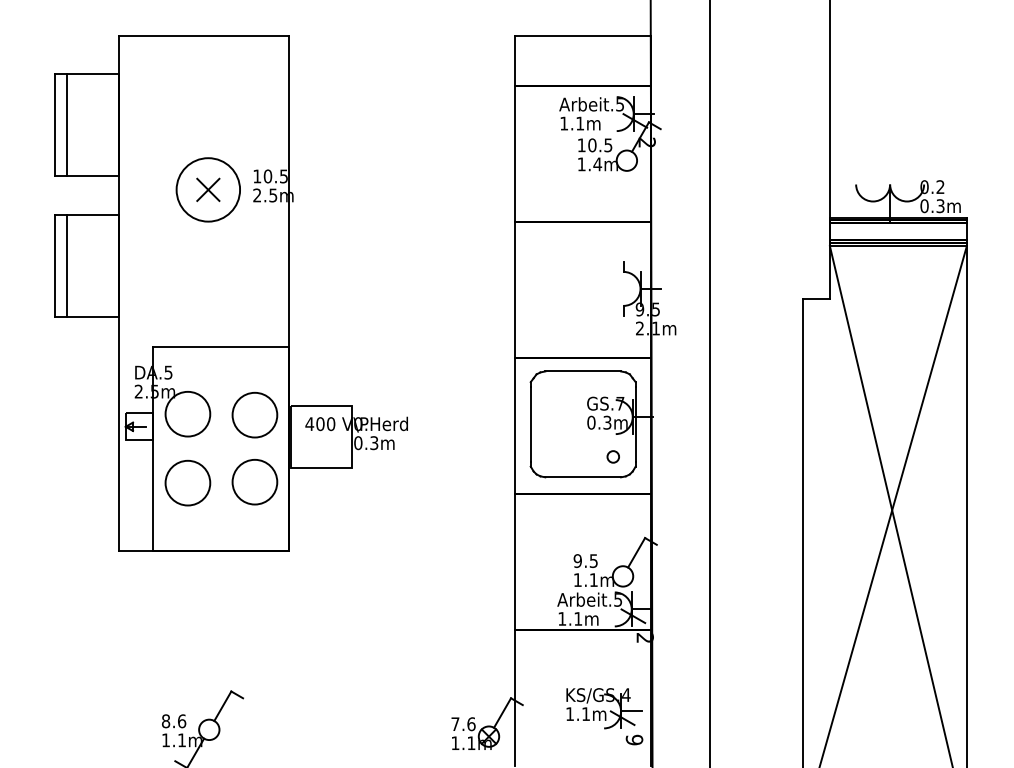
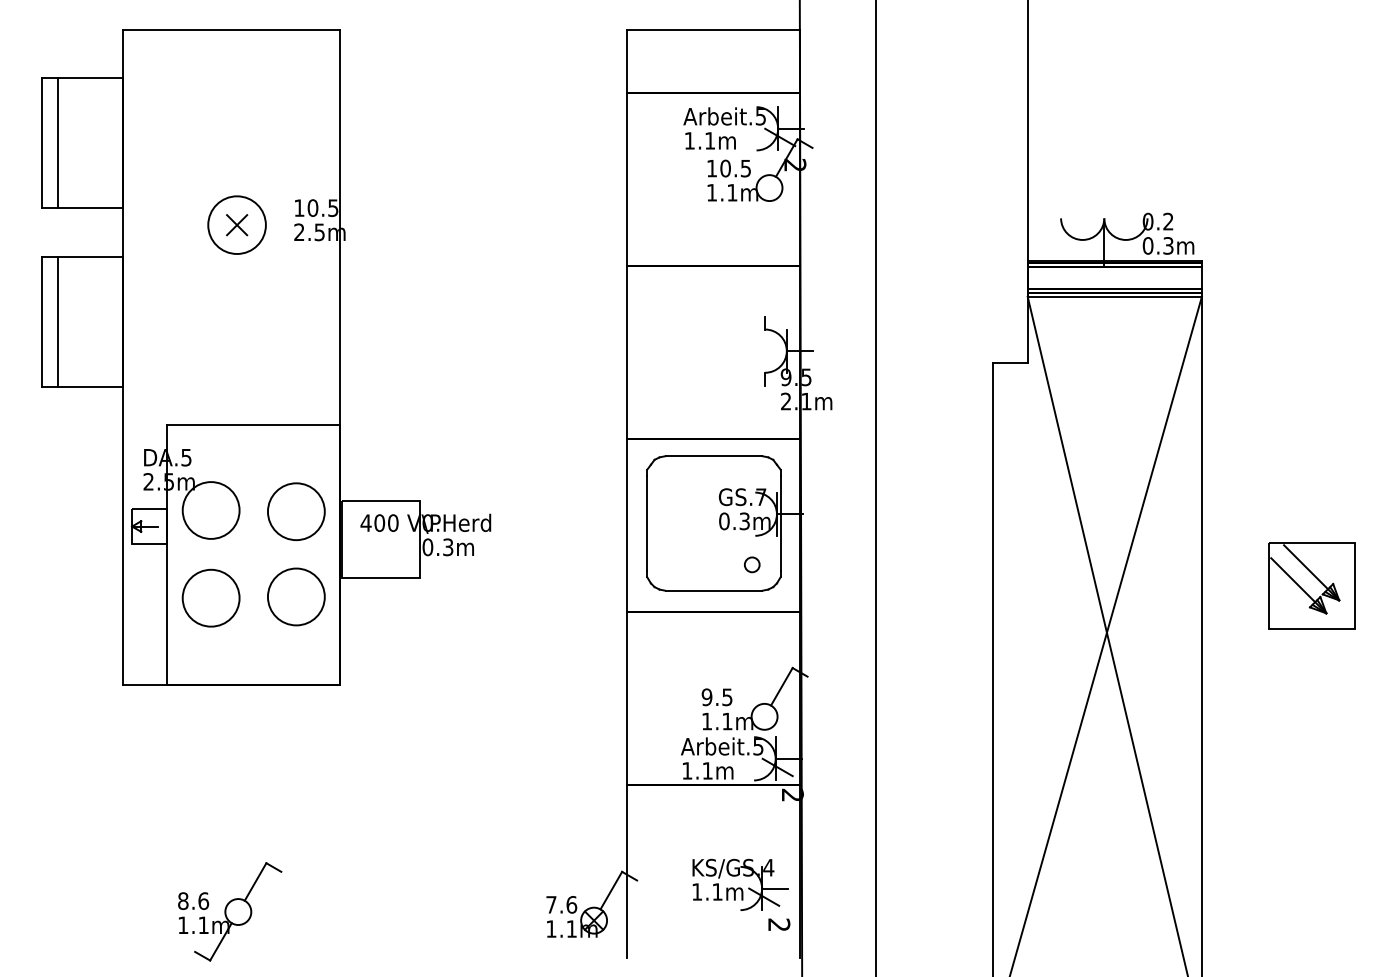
text: (597, 164) -> (731, 192), 1.4m -> 1.1m
part: (207, 189) -> (236, 224), size x0.71
text: (634, 739) -> (779, 924), 9 -> 2

